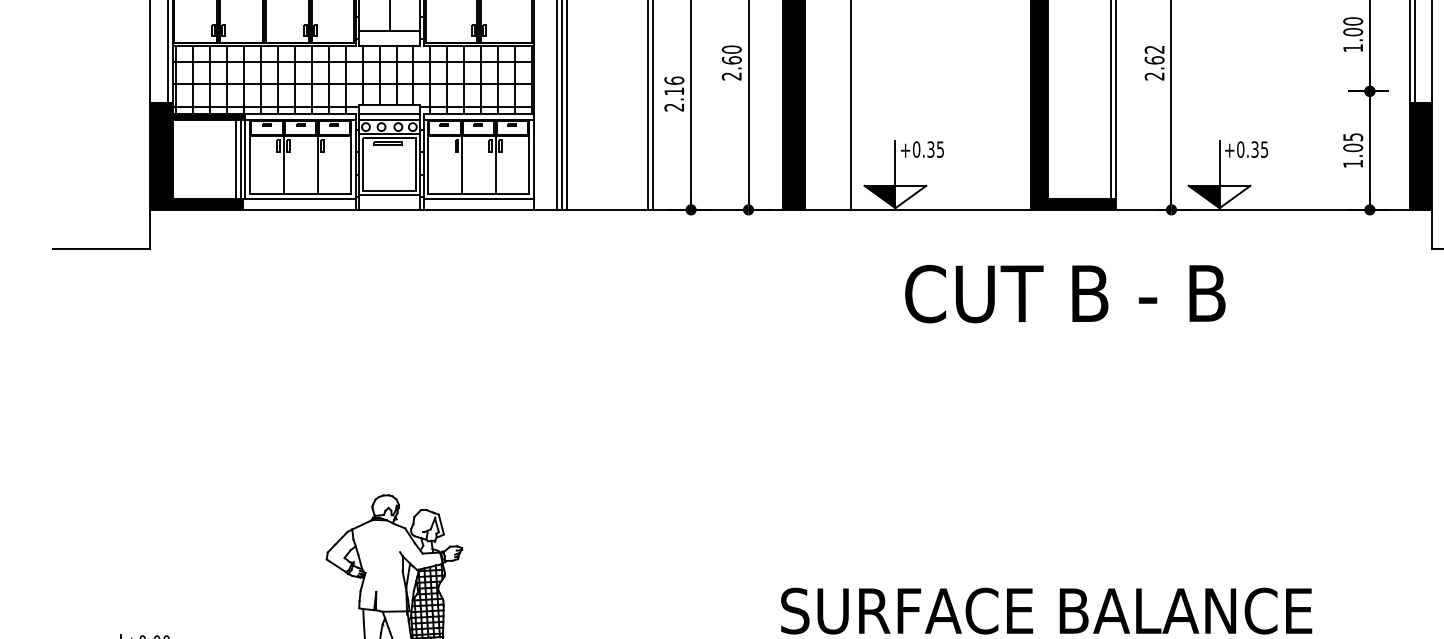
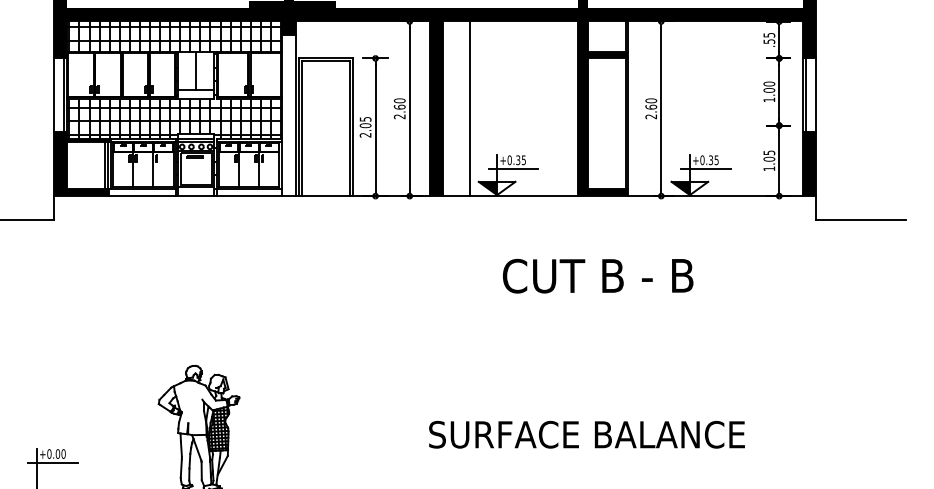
text: (1155, 49) -> (651, 100), 2.62 -> 2.60
text: (674, 86) -> (365, 122), 2.16 -> 2.05
line: (922, 163) -> (513, 168), added
line: (1247, 163) -> (706, 168), added
text: (1065, 292) -> (598, 275), moved

